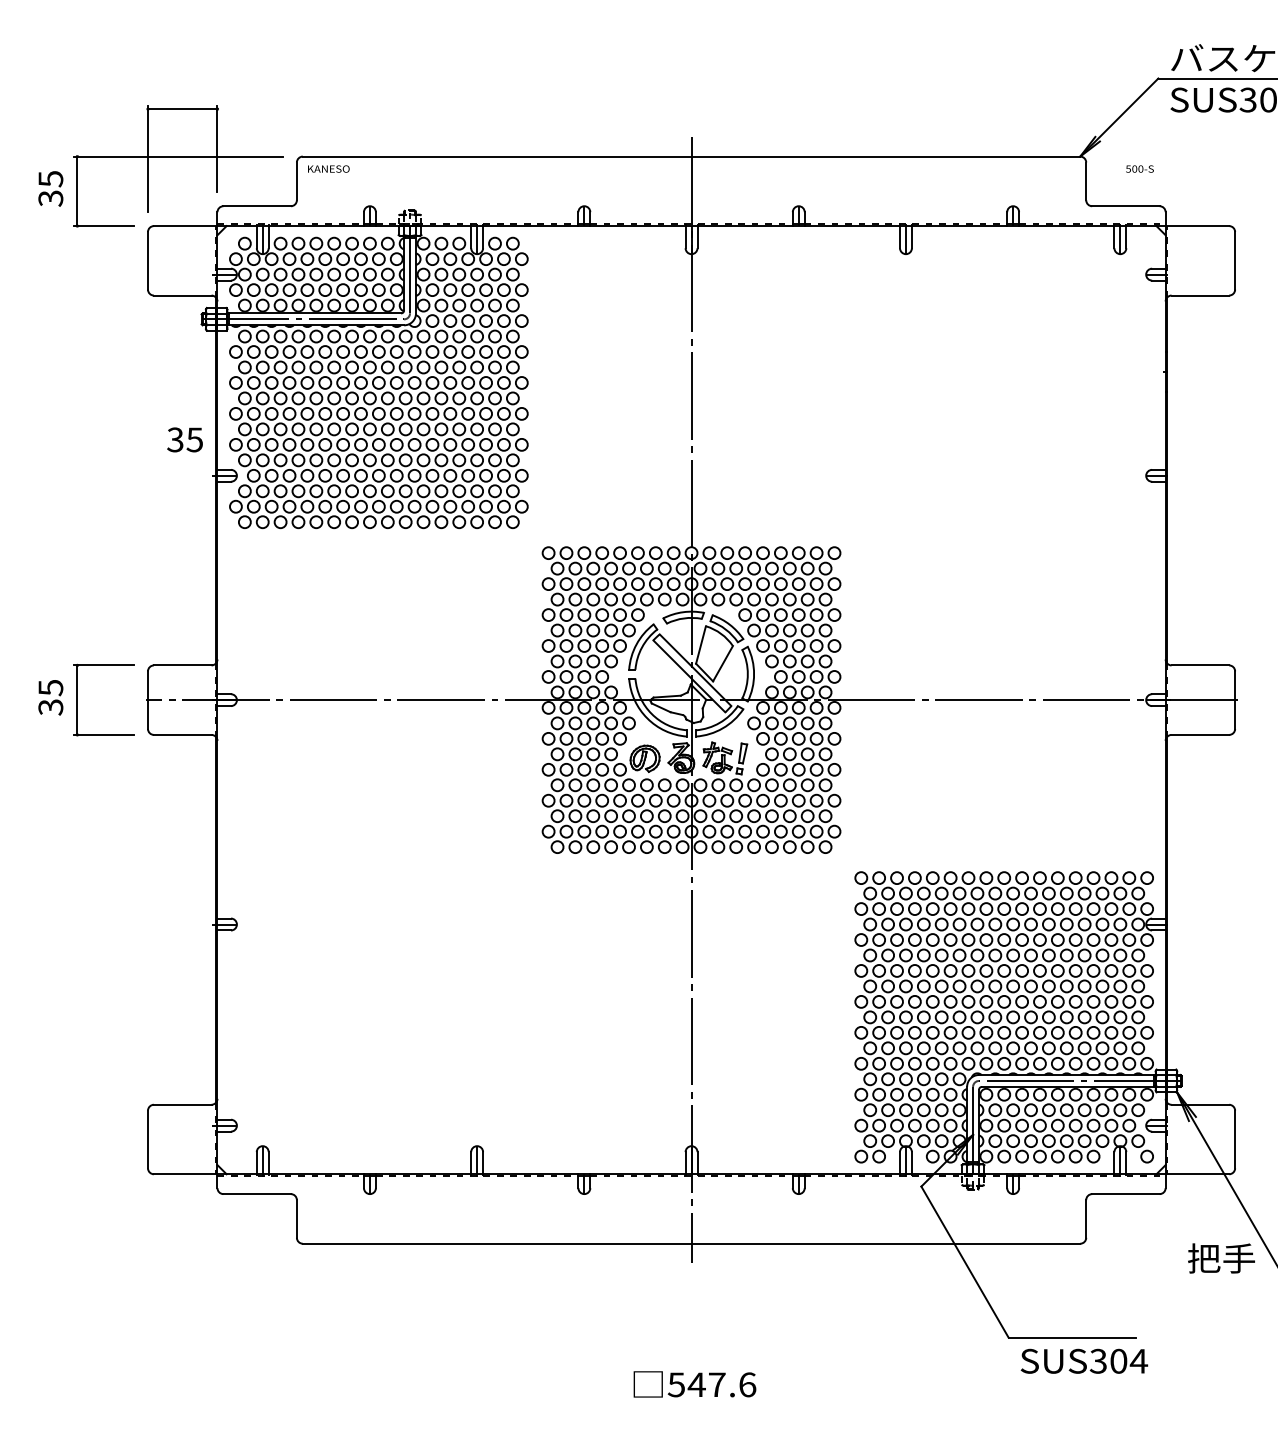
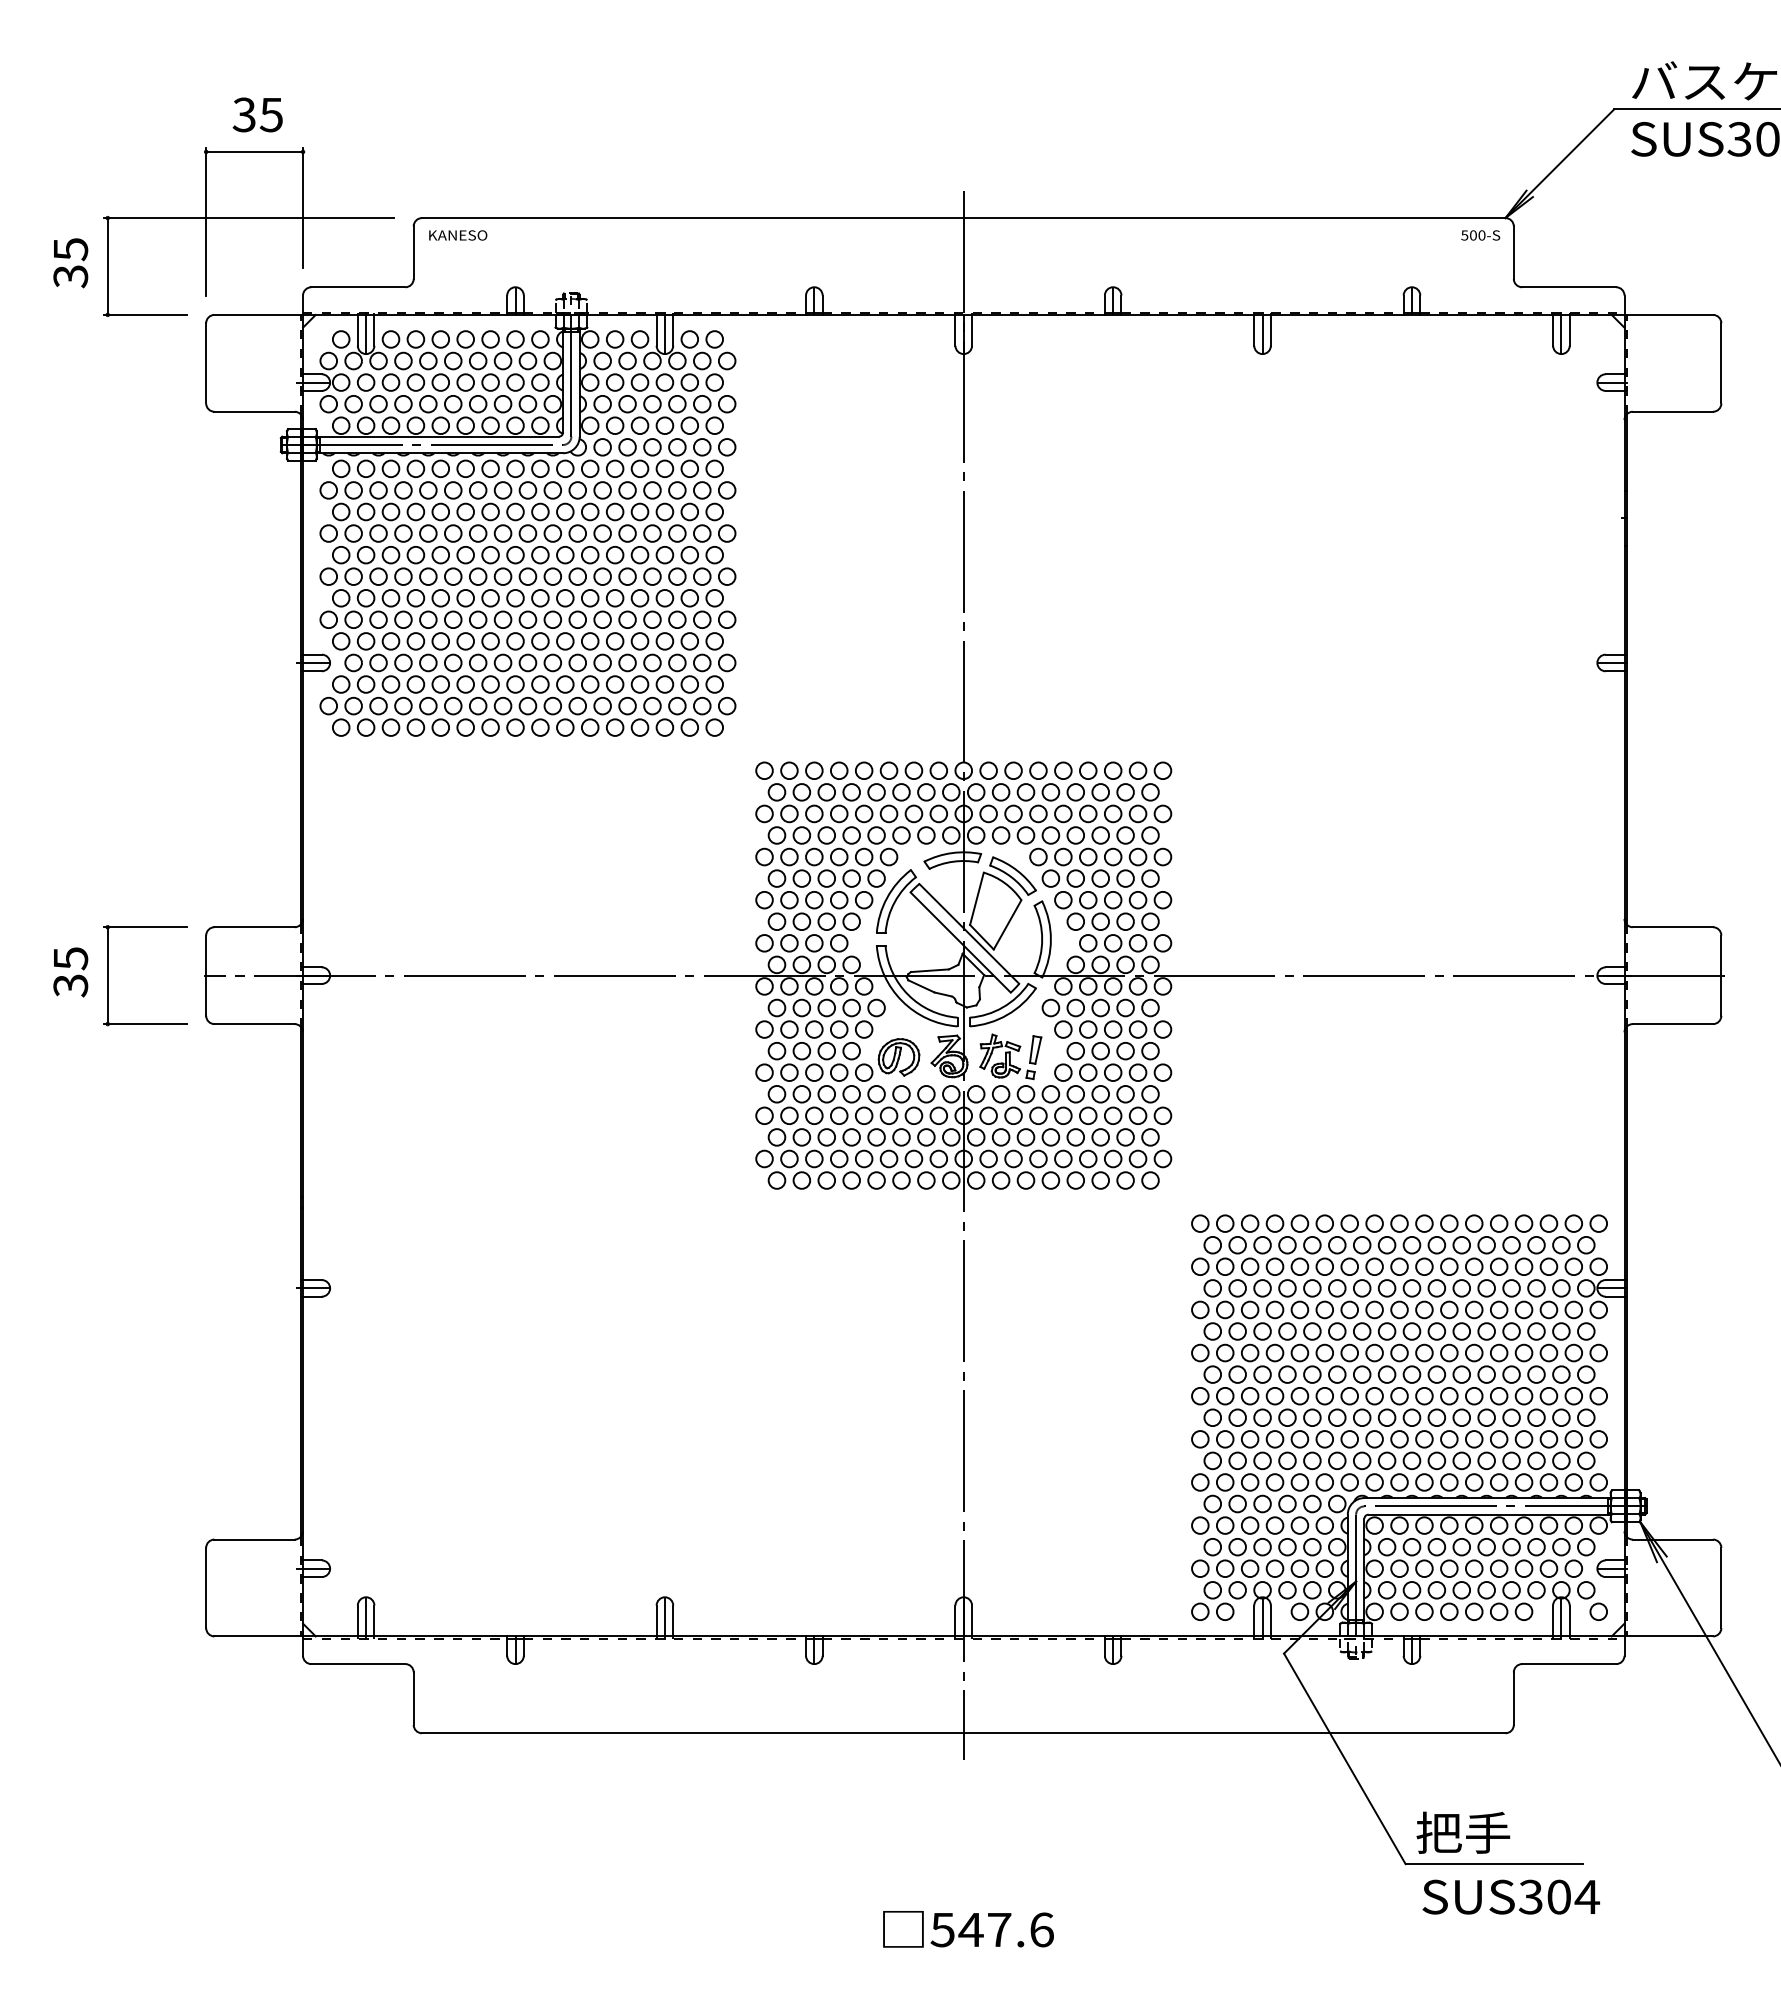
text: (1139, 169) -> (1480, 235), moved
text: (184, 439) -> (257, 114), moved
text: (1221, 1258) -> (1463, 1832), moved

